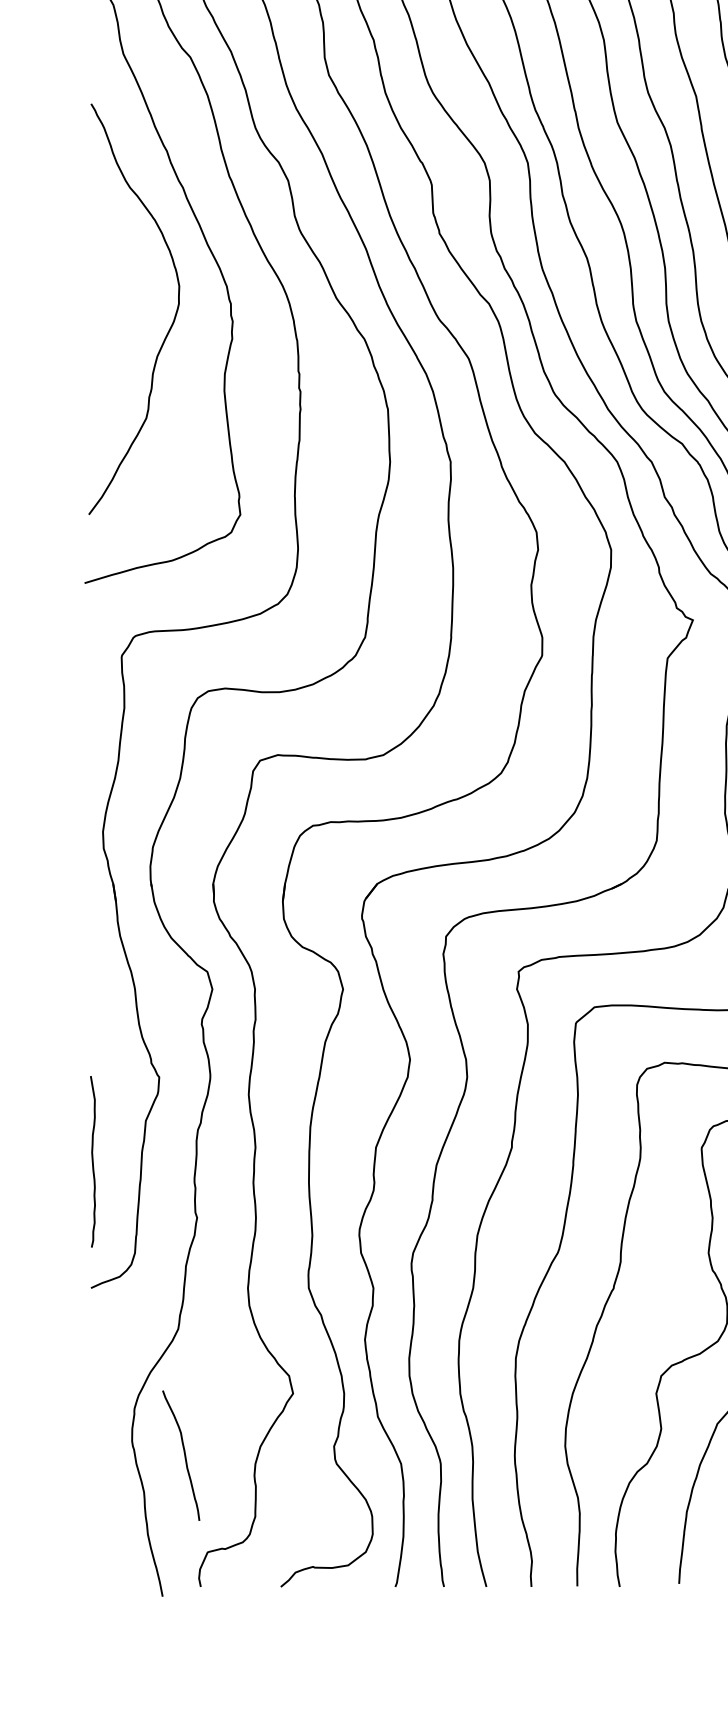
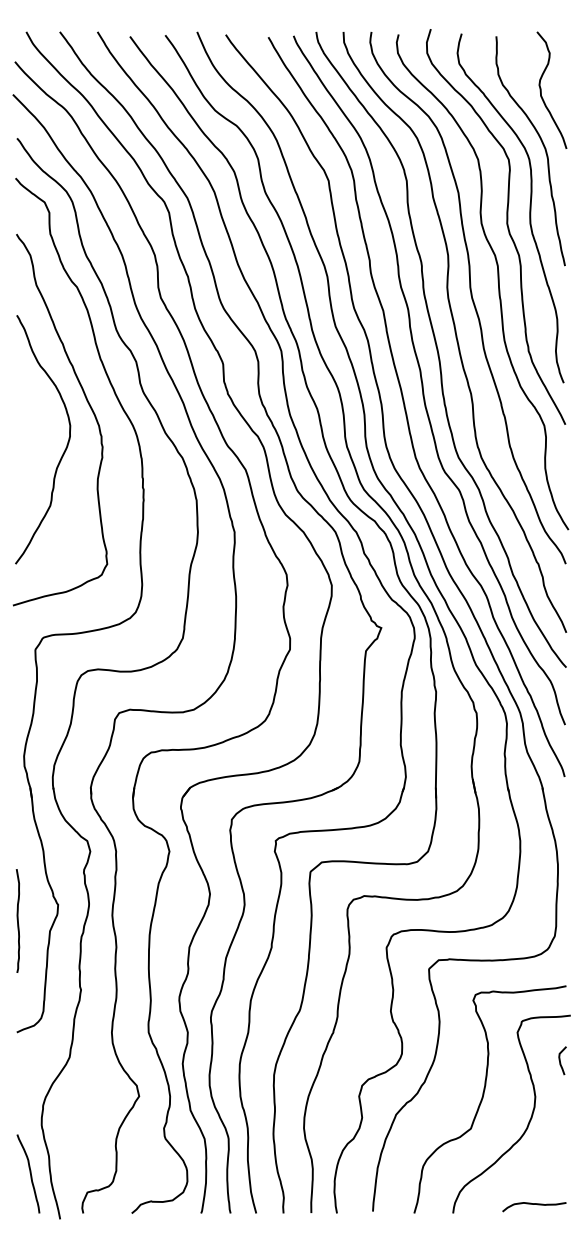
curve: (92, 1160) -> (17, 920), moved
curve: (182, 1454) -> (29, 1173), moved

